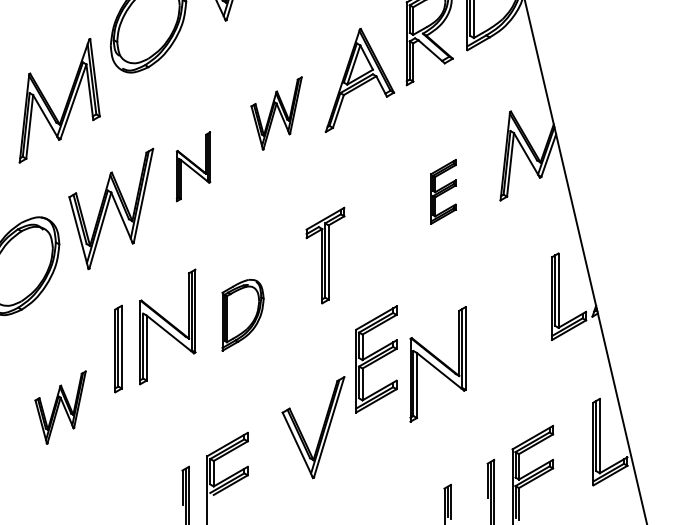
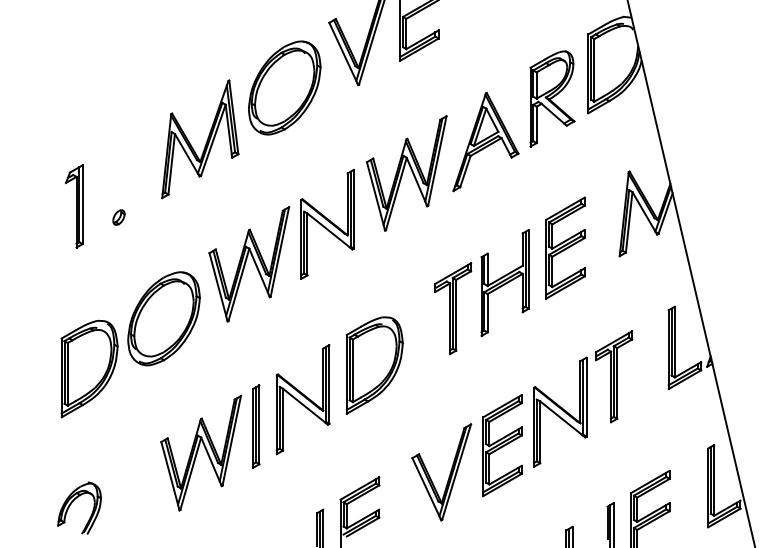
part: (66, 101) -> (206, 140), moved
part: (276, 113) -> (406, 173), size x1.67
part: (193, 166) -> (327, 223), size x1.67
part: (443, 191) -> (565, 247), size x1.67
part: (379, 228) -> (504, 282), added
part: (242, 315) -> (374, 365), size x1.43
part: (167, 326) -> (302, 399), moved
part: (495, 326) -> (614, 376), added
part: (118, 348) -> (256, 426), moved
part: (376, 359) -> (502, 445), moved
part: (59, 407) -> (200, 453), size x1.67

